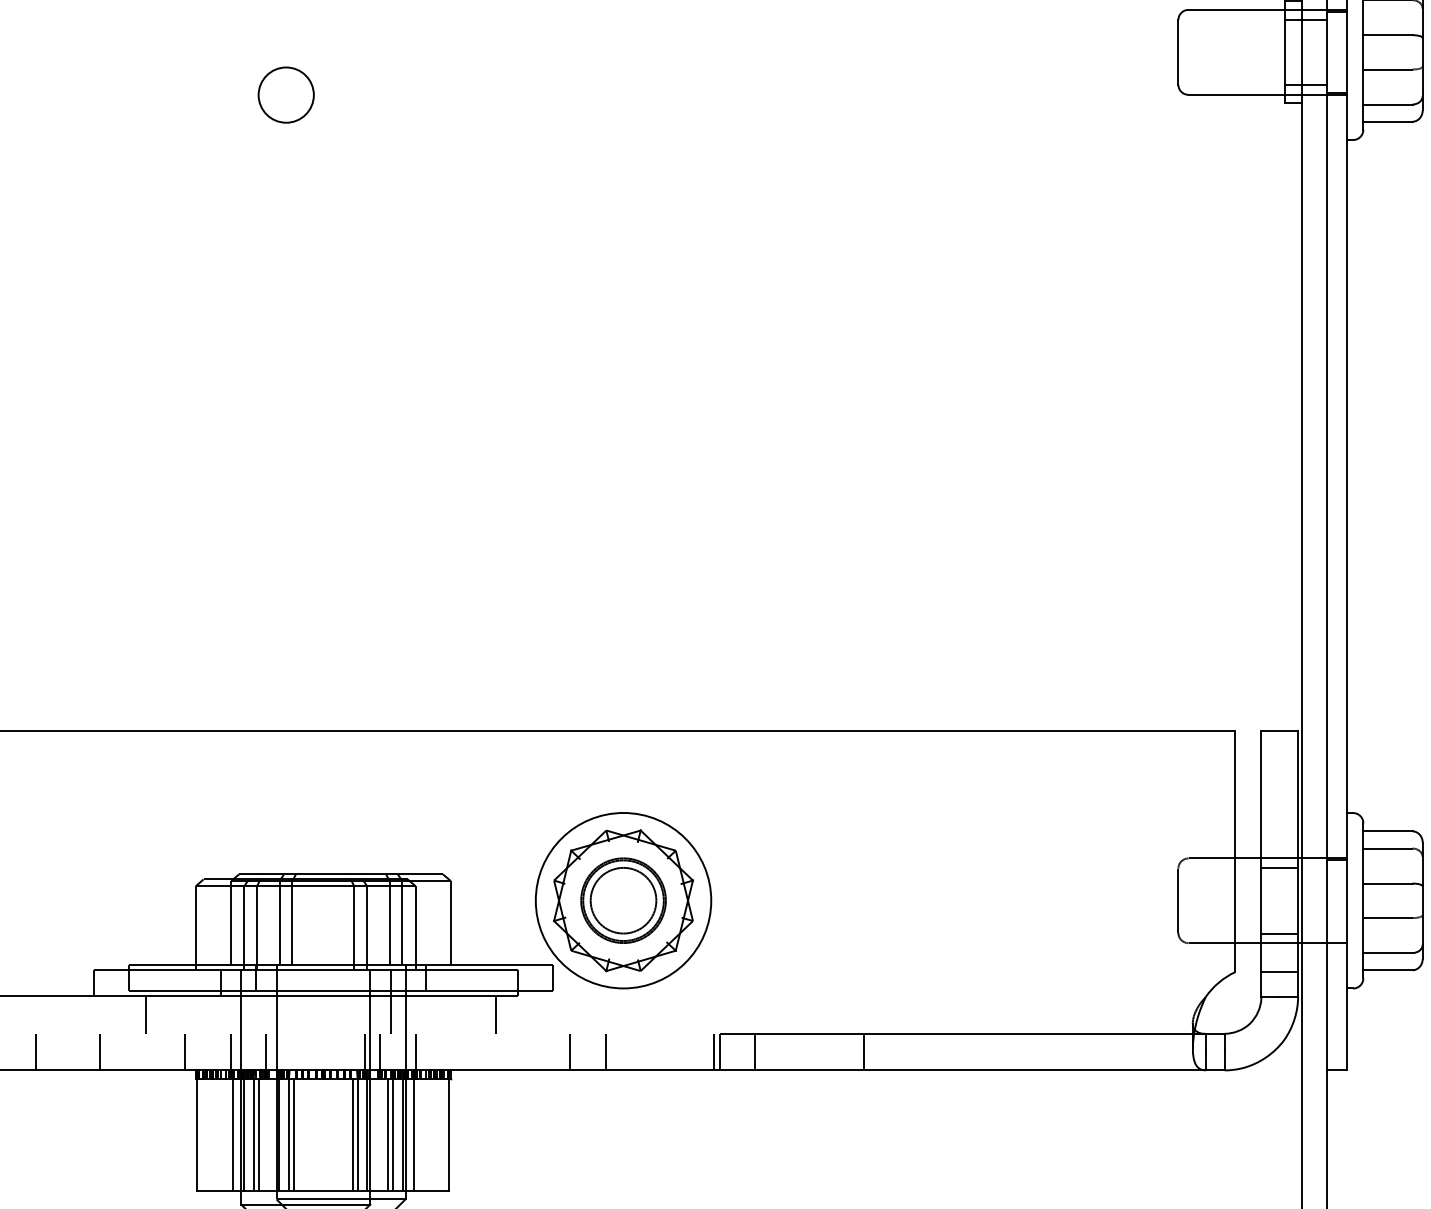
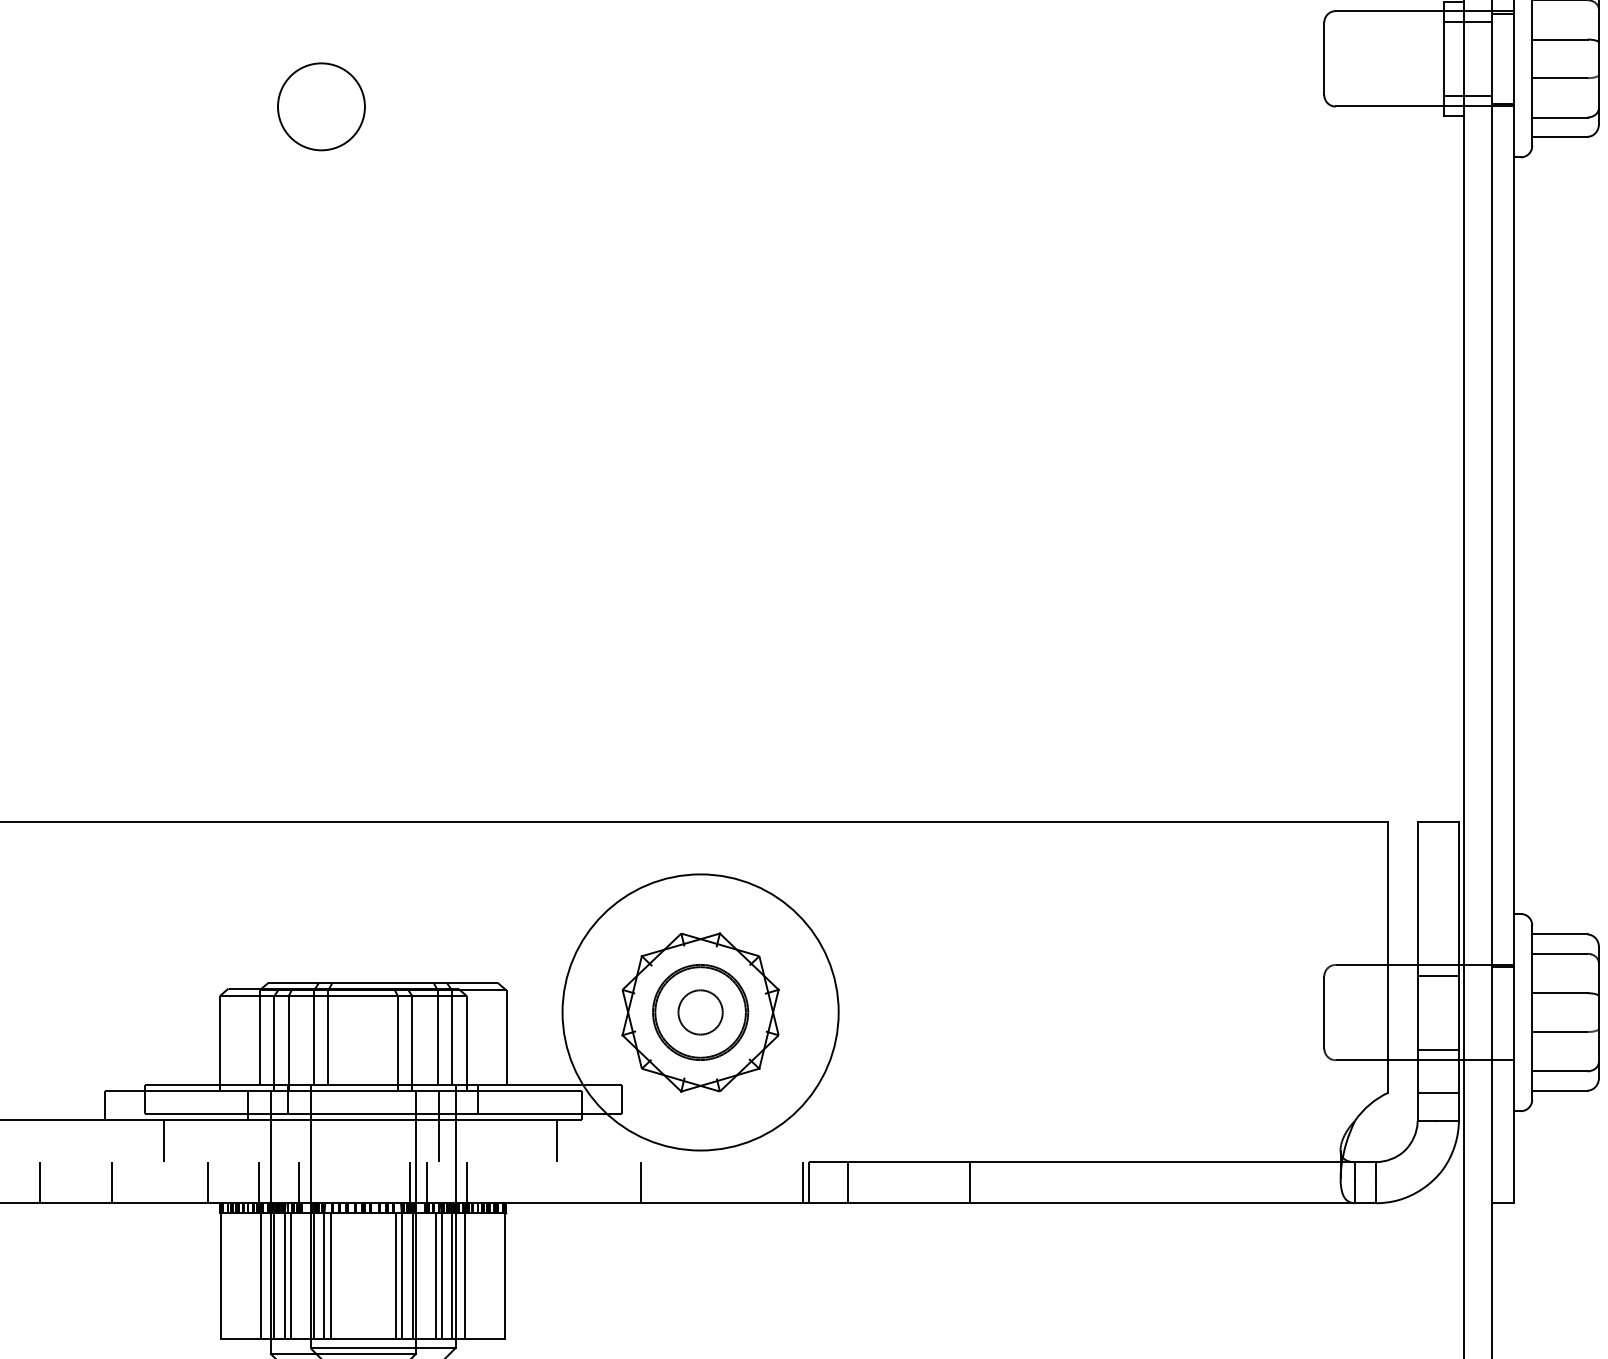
circle: (286, 94) -> (321, 106), size x1.4
circle: (623, 900) -> (700, 1012), size x0.6
circle: (623, 900) -> (700, 1012), size x1.4
line: (605, 1051) -> (680, 1182), removed

